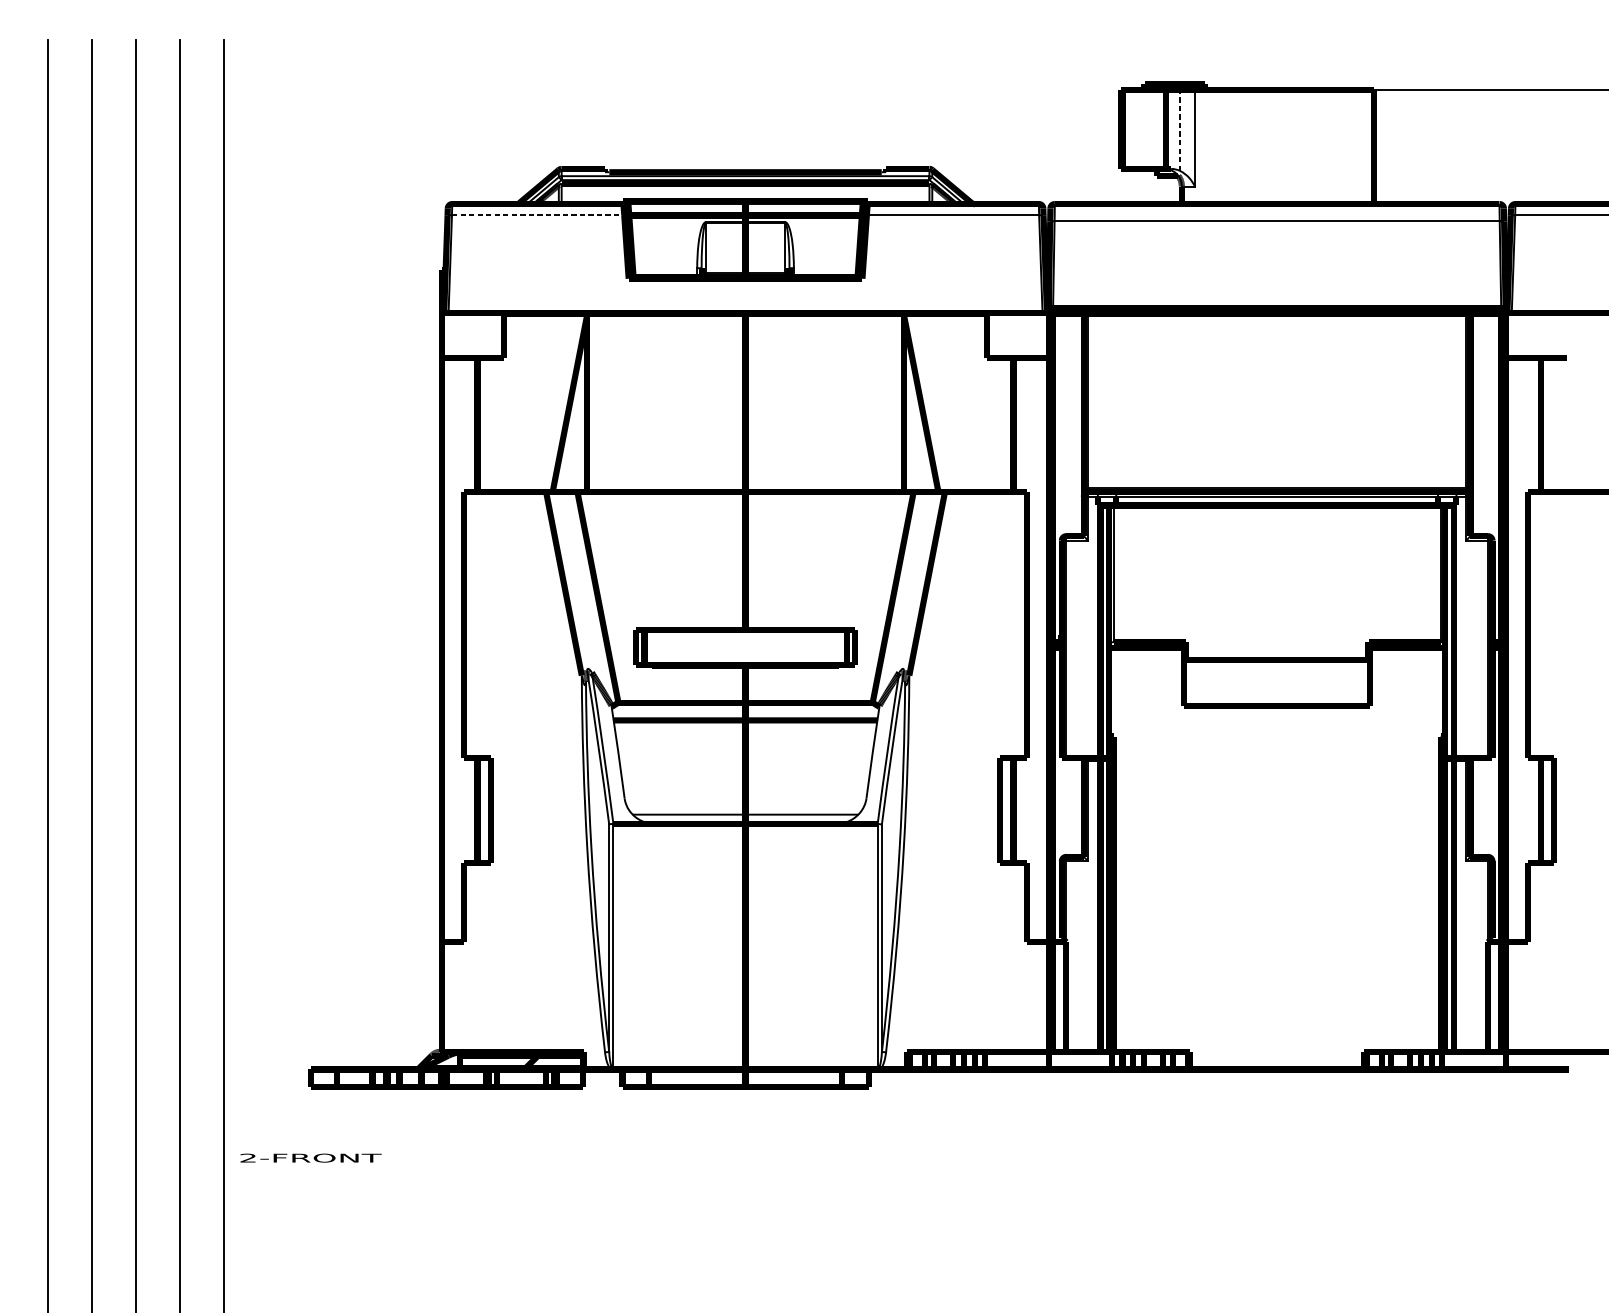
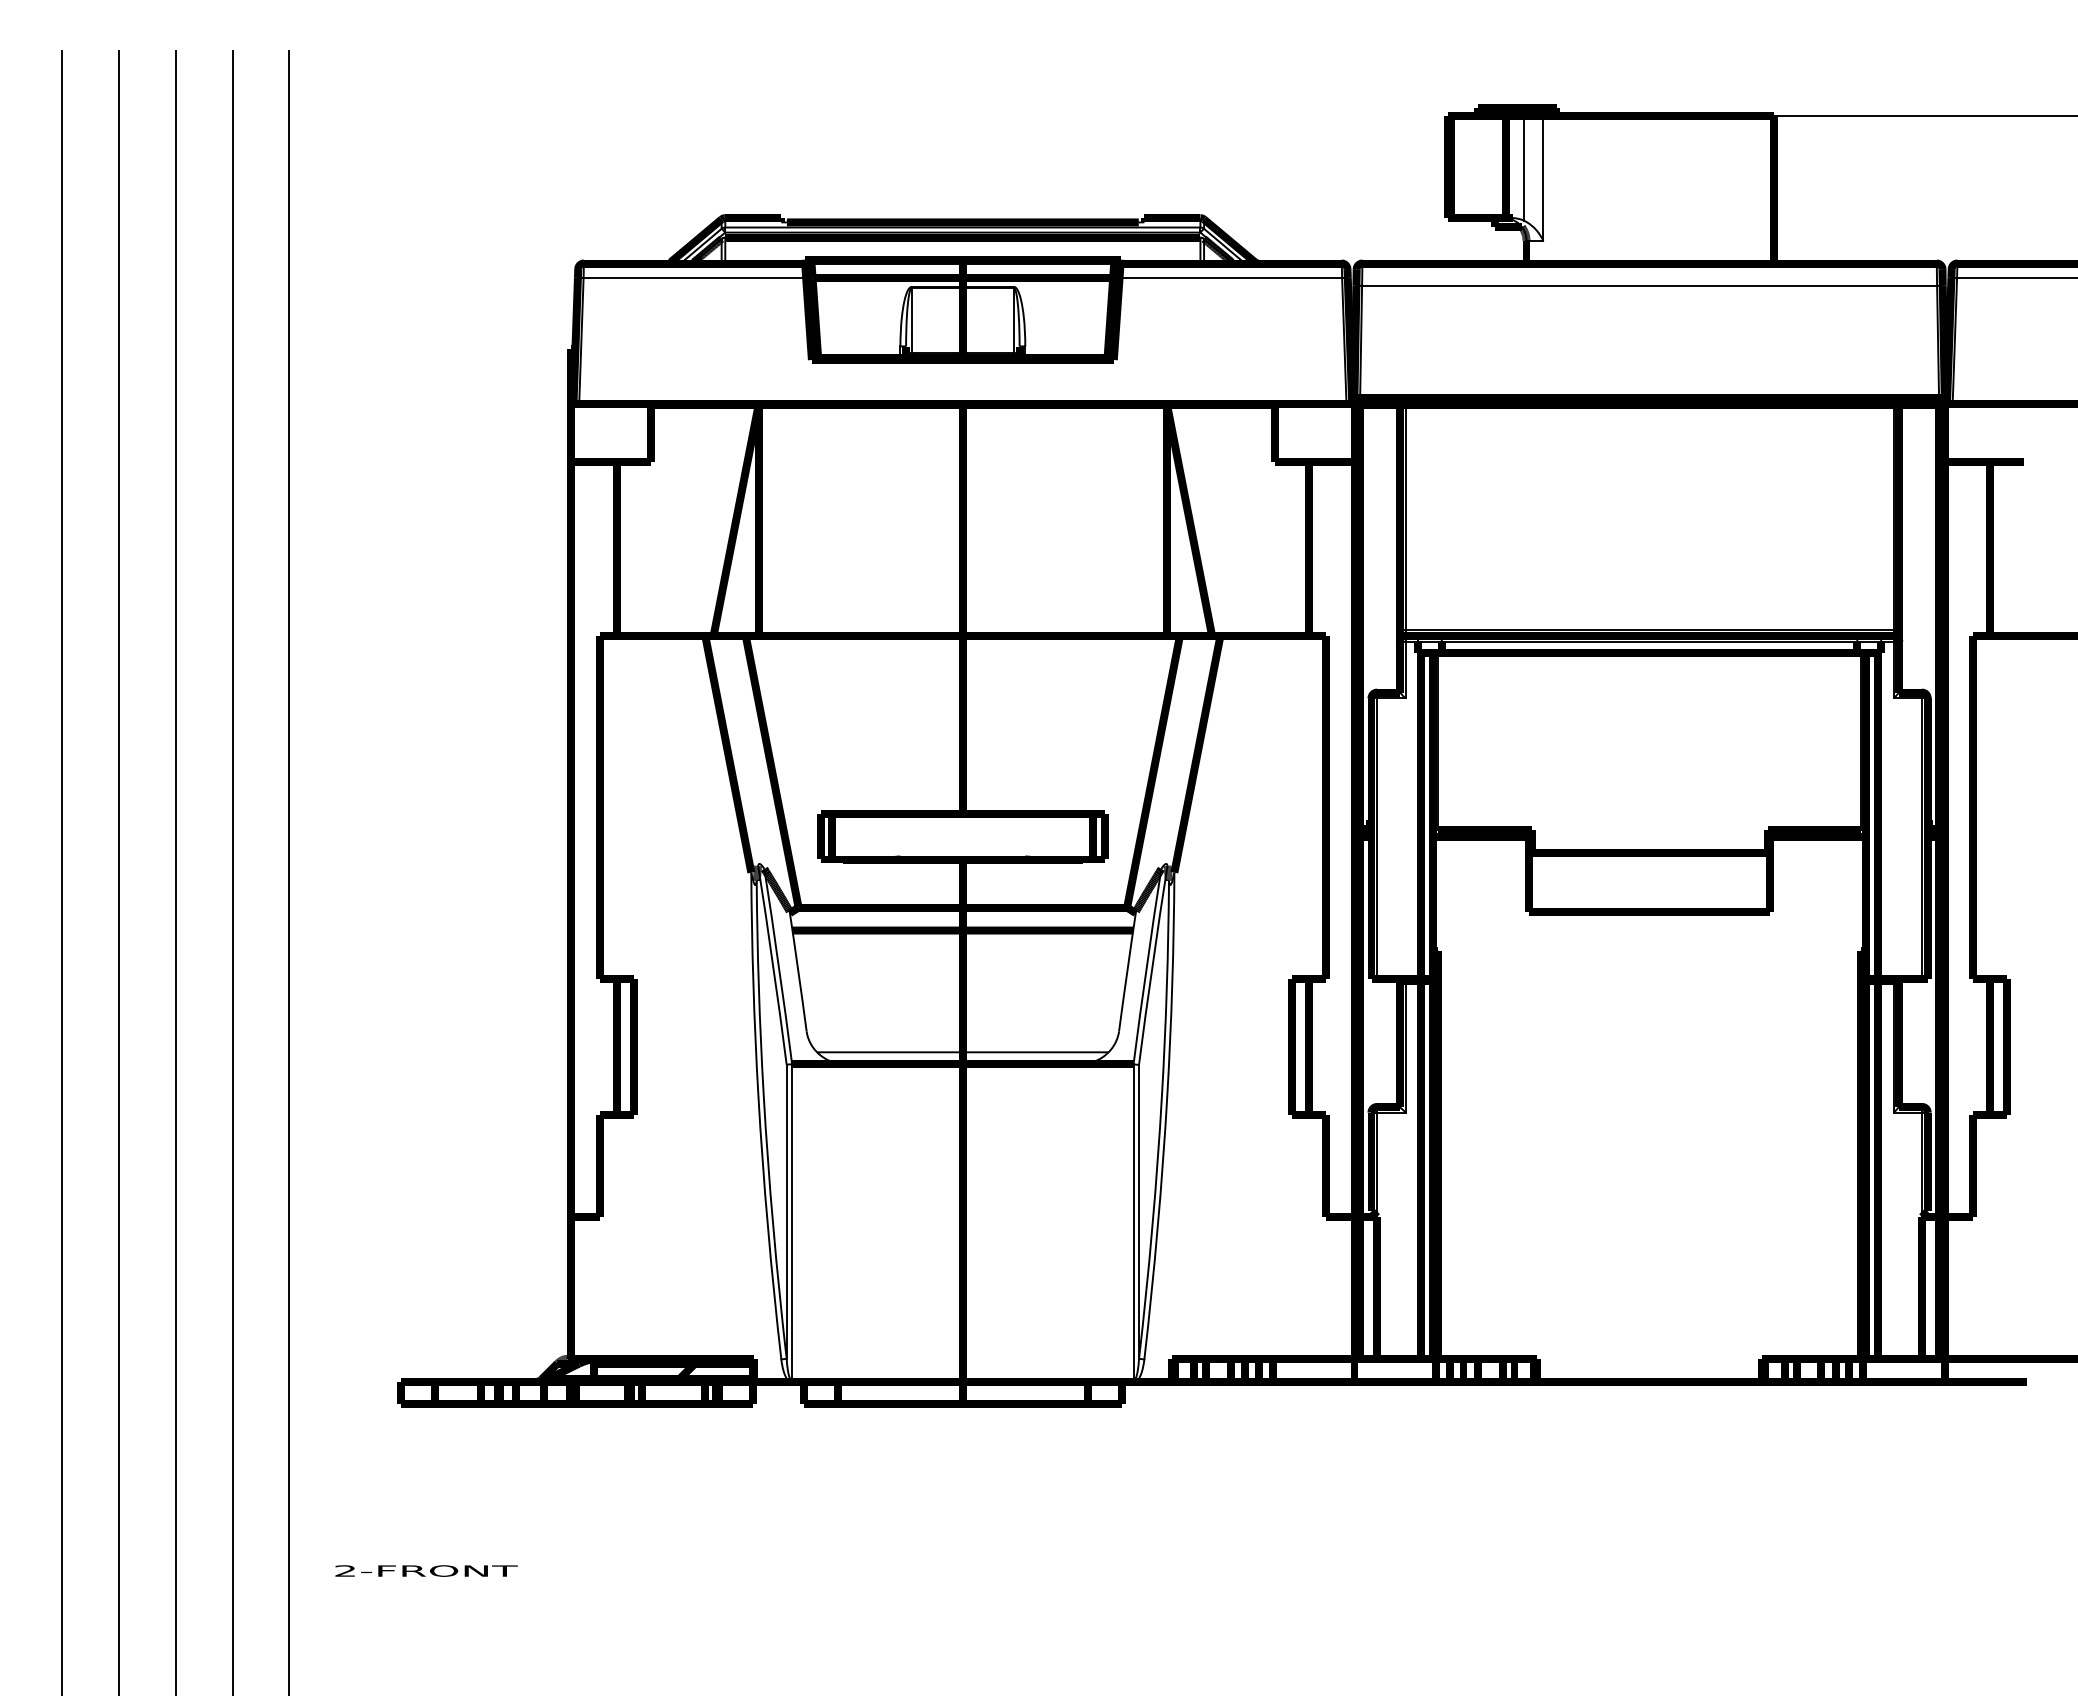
line: (1180, 129) -> (1524, 167), dashed -> solid
line: (538, 215) -> (695, 278), dashed -> solid
text: (311, 1157) -> (426, 1570), moved

